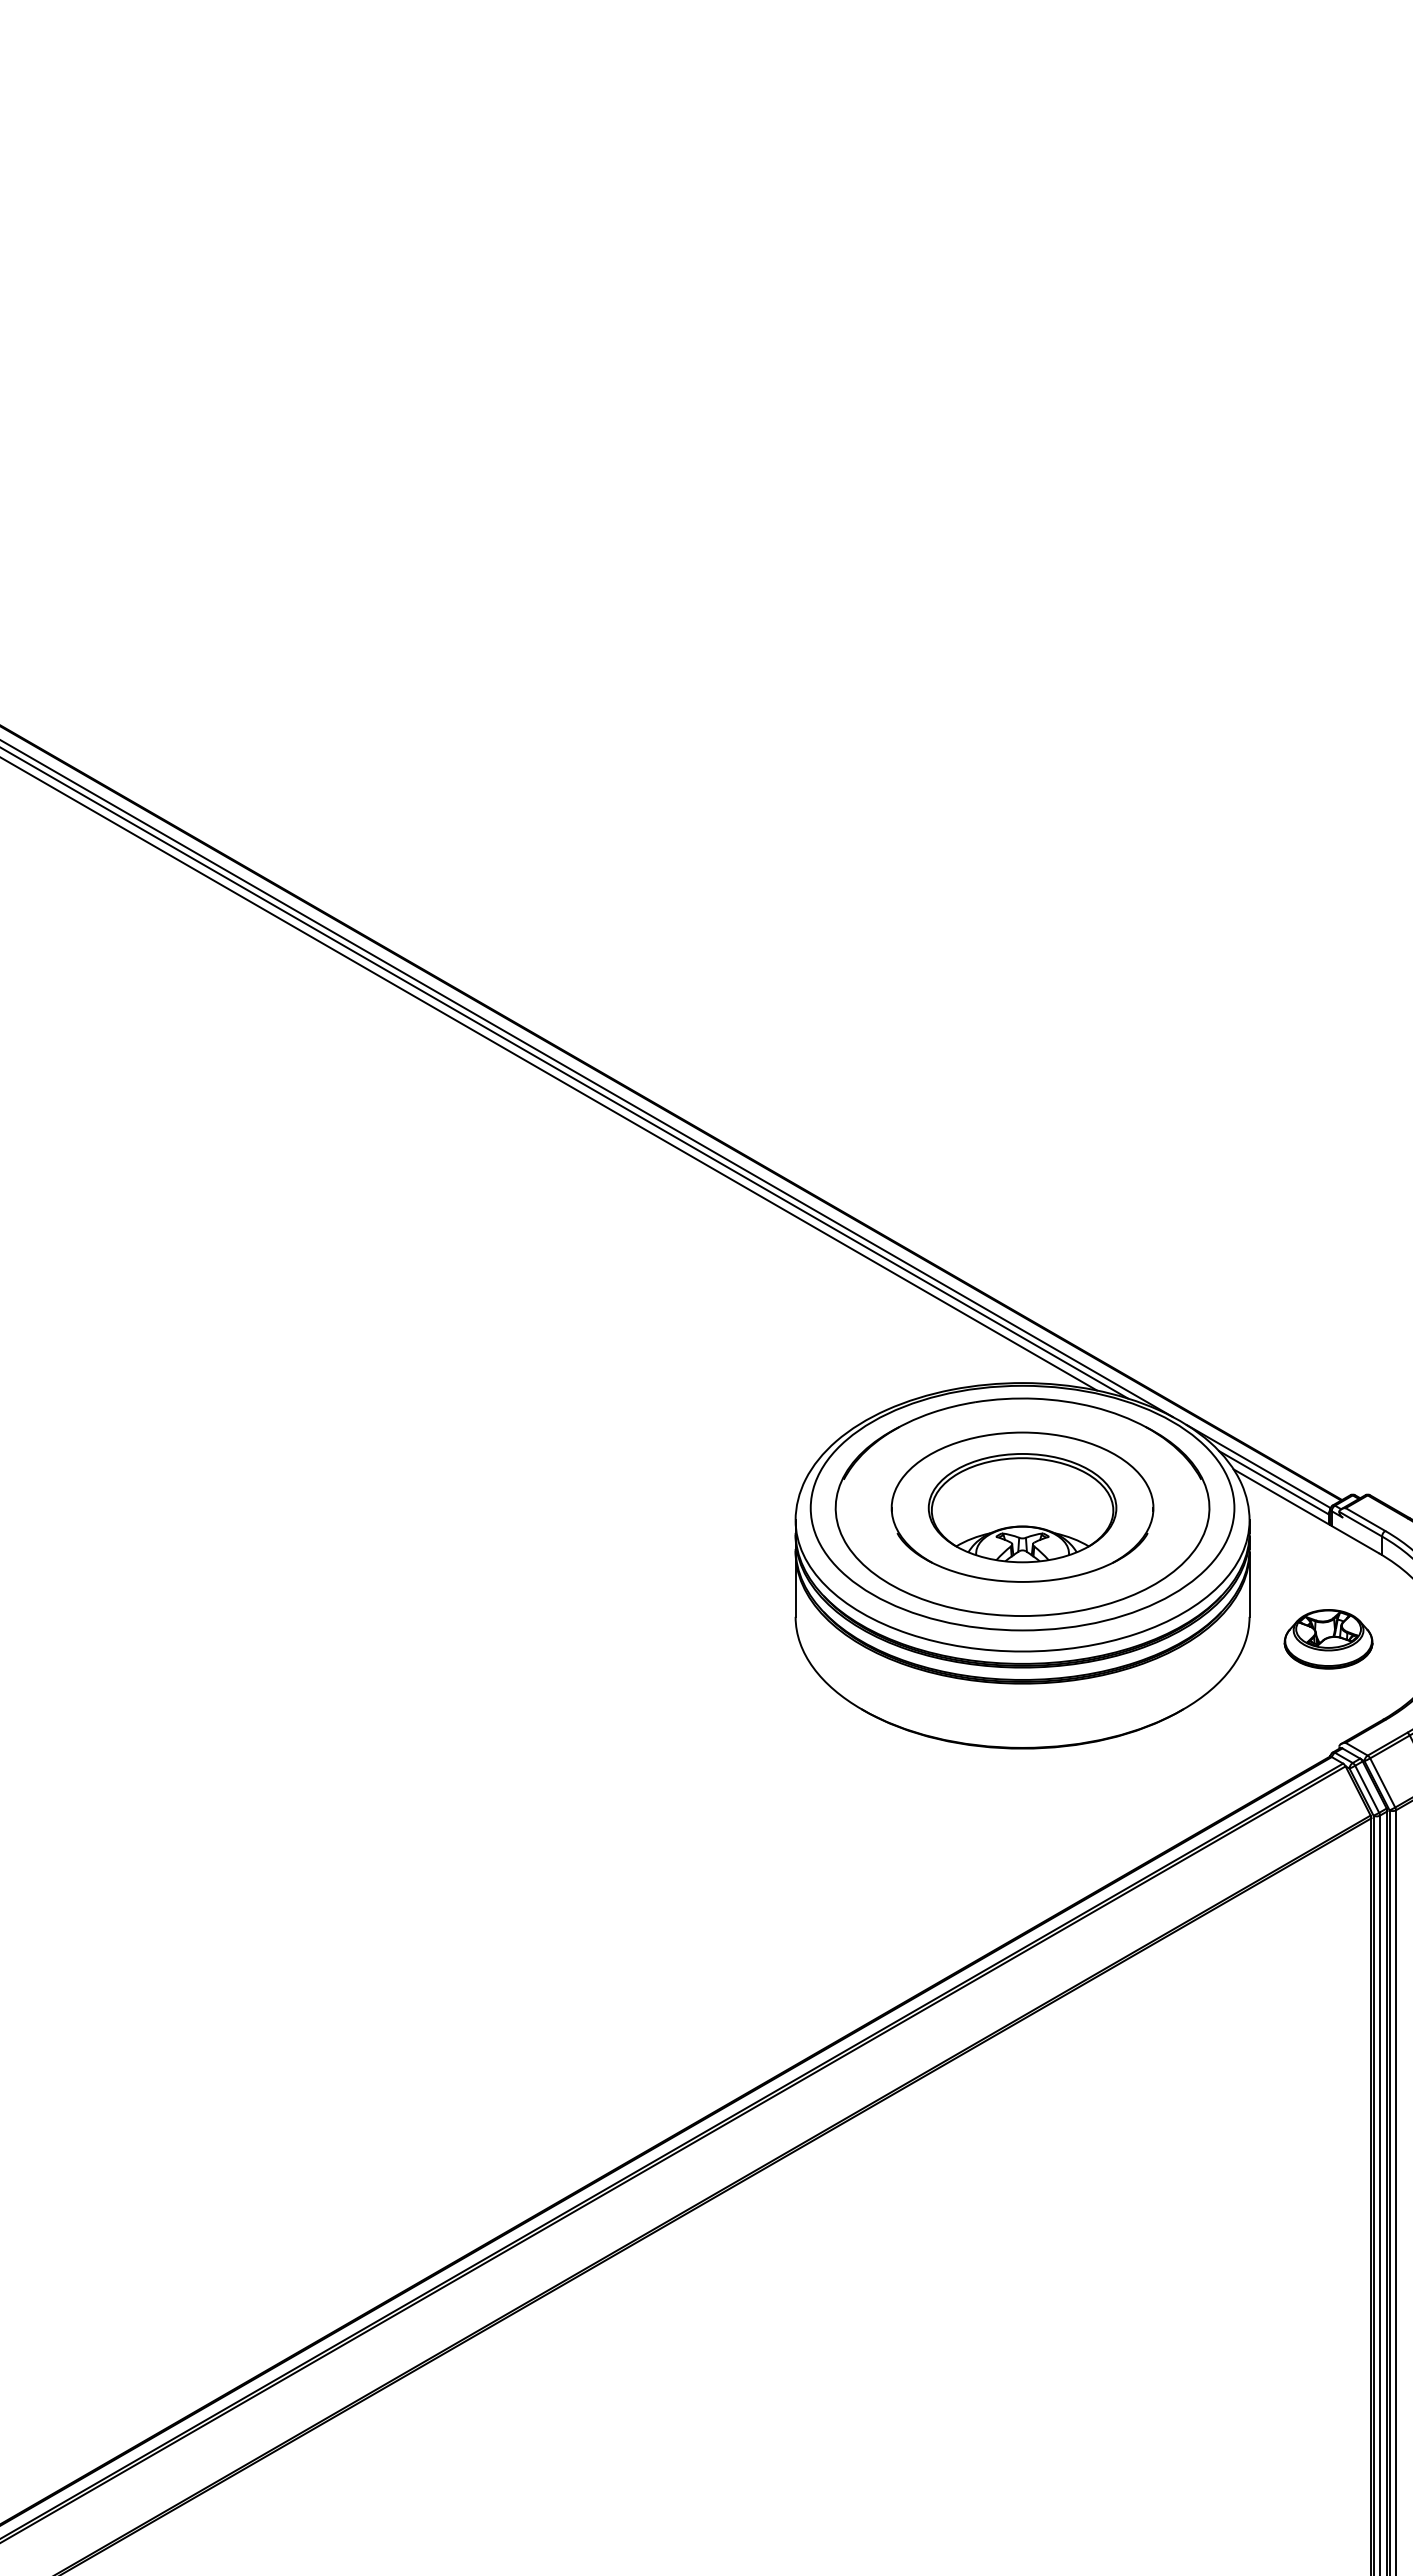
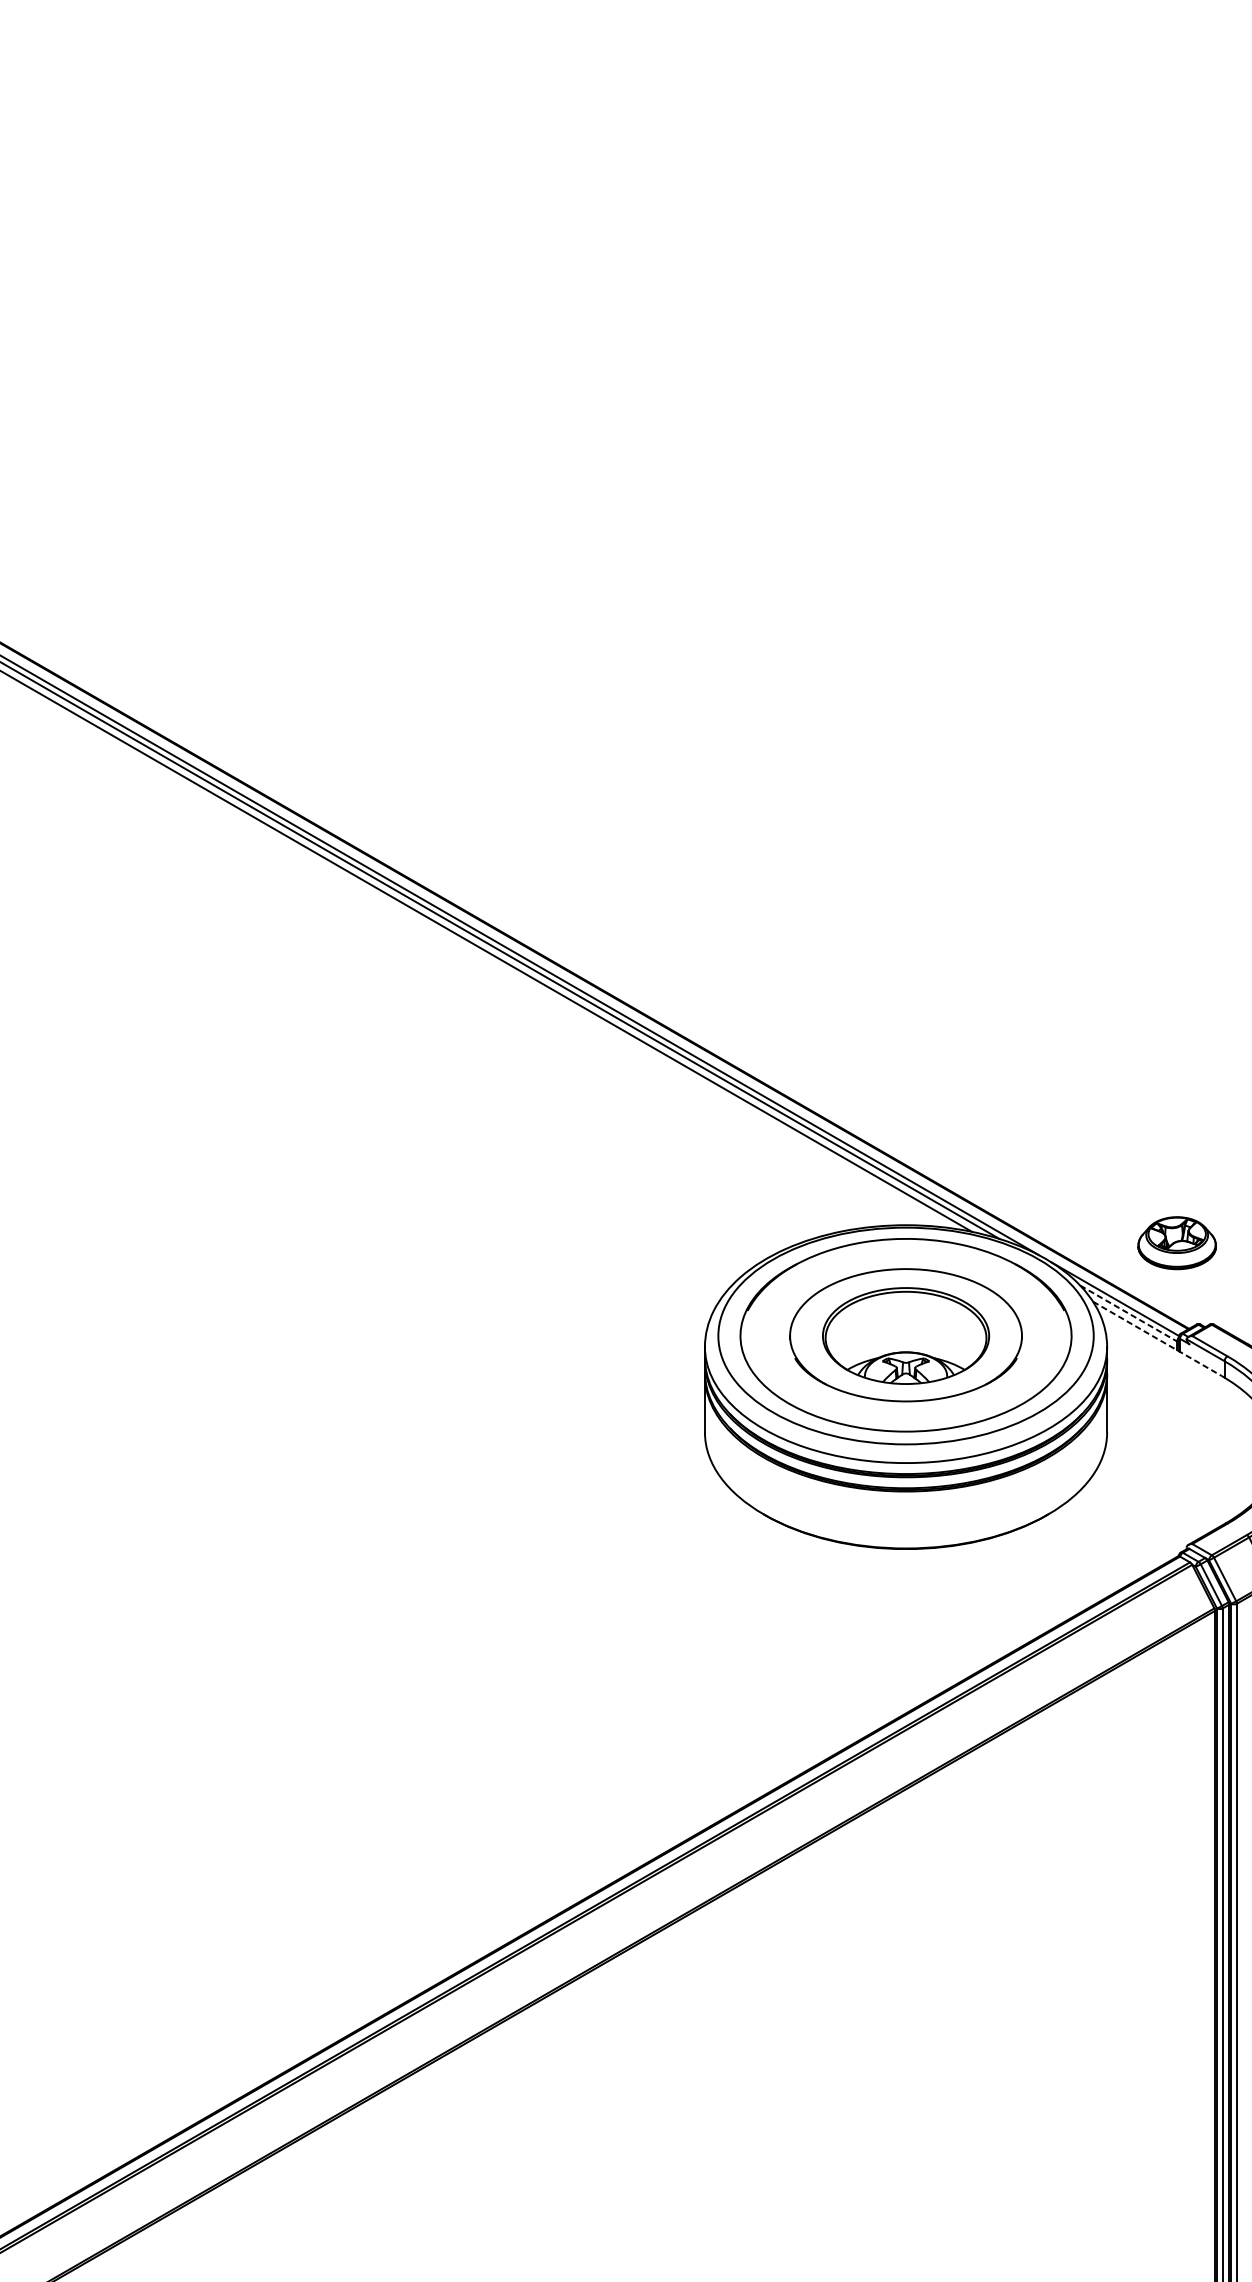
line: (1274, 1482) -> (1129, 1313), solid -> dashed
line: (1306, 1511) -> (1157, 1339), solid -> dashed
part: (1328, 1639) -> (1177, 1243), moved

